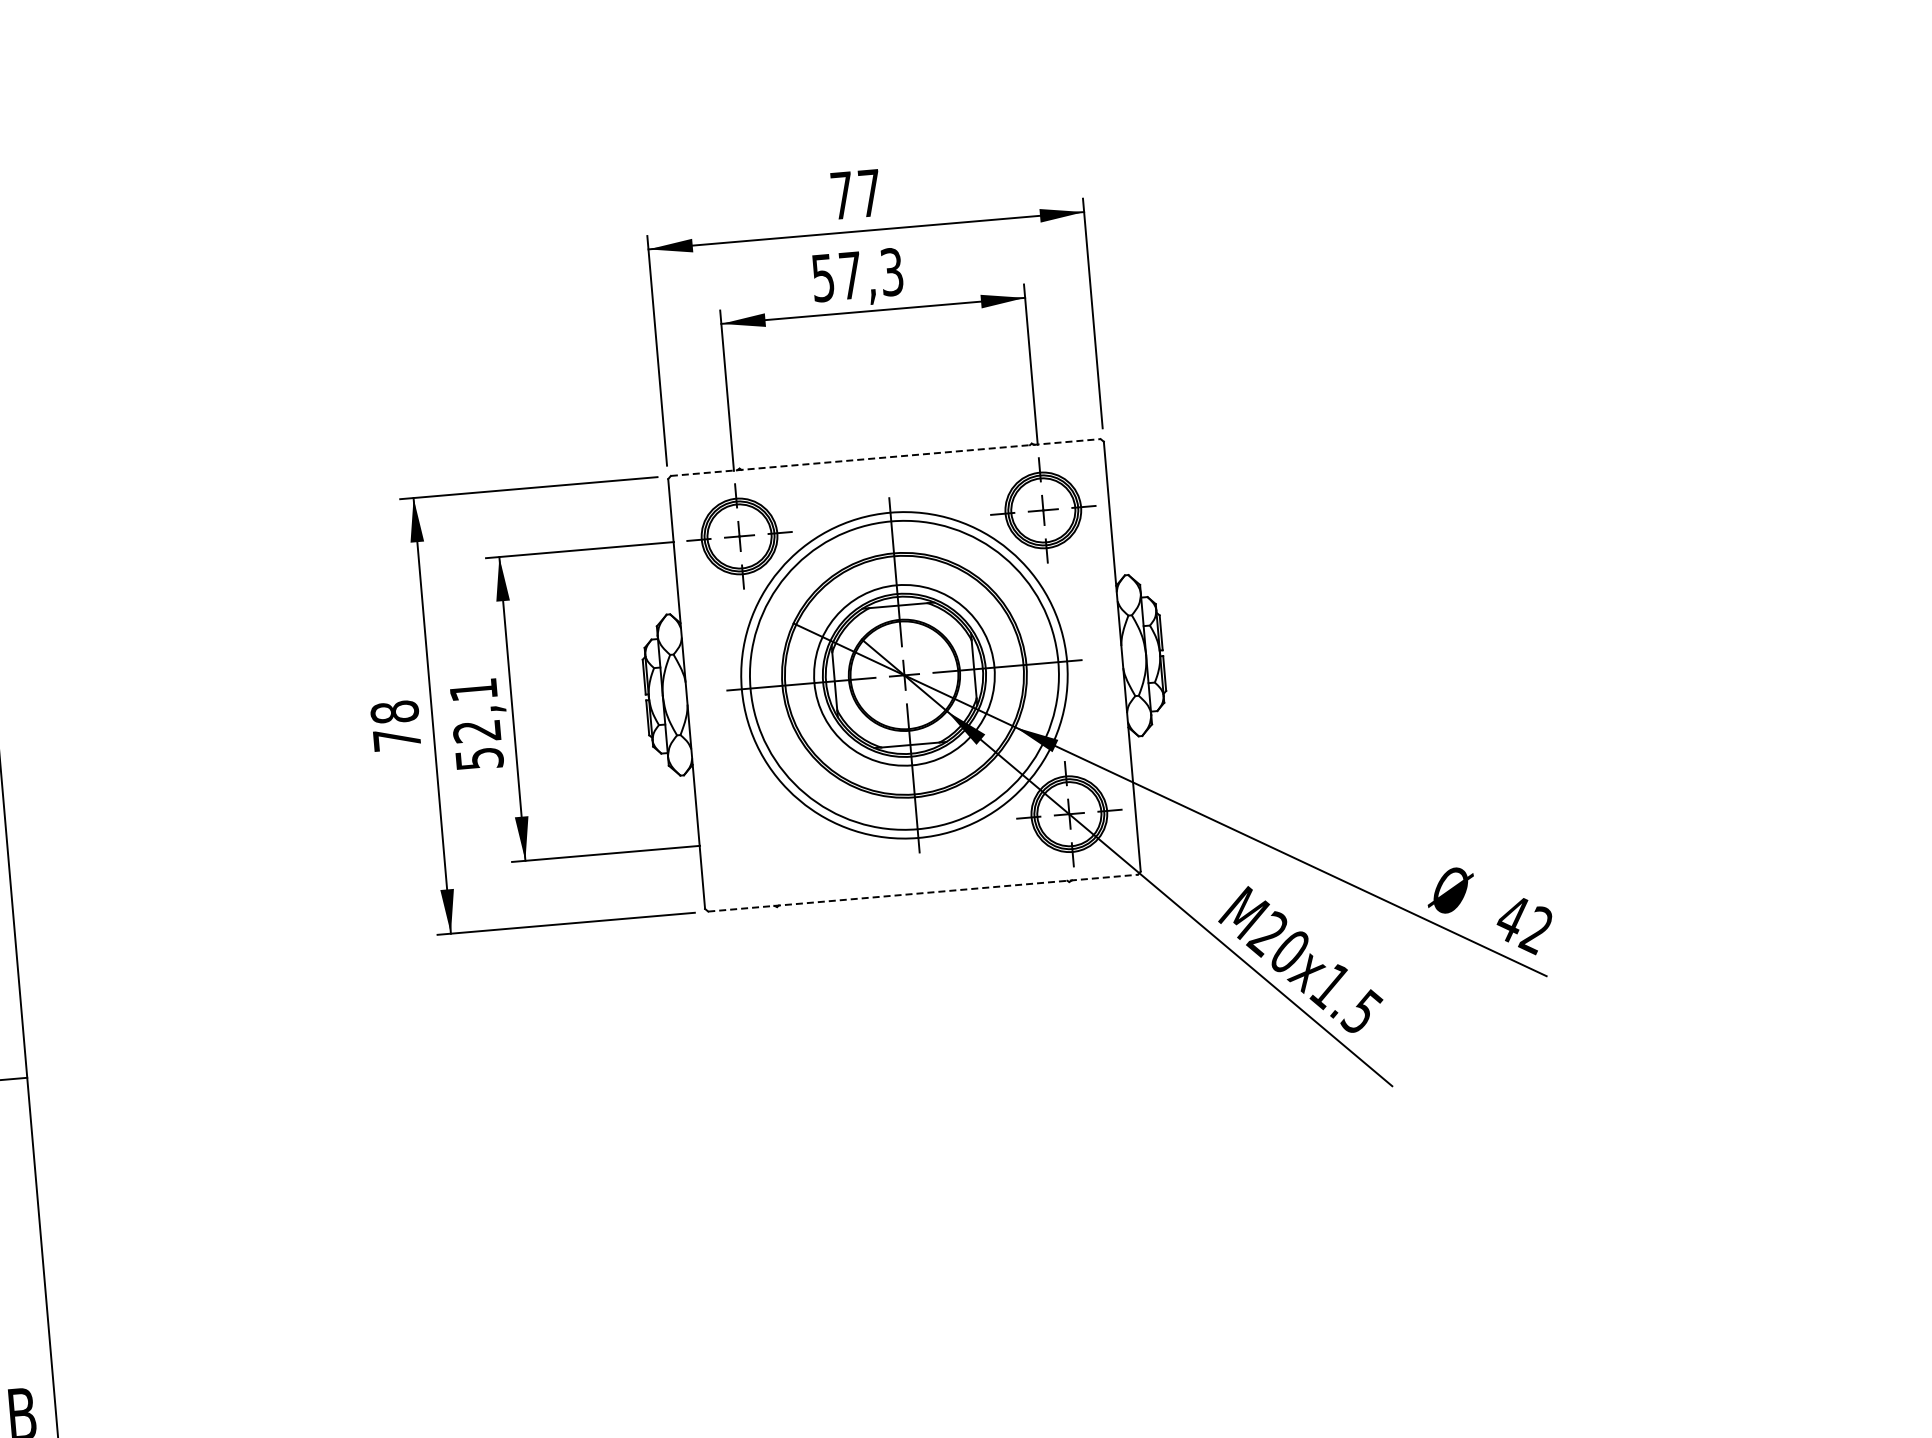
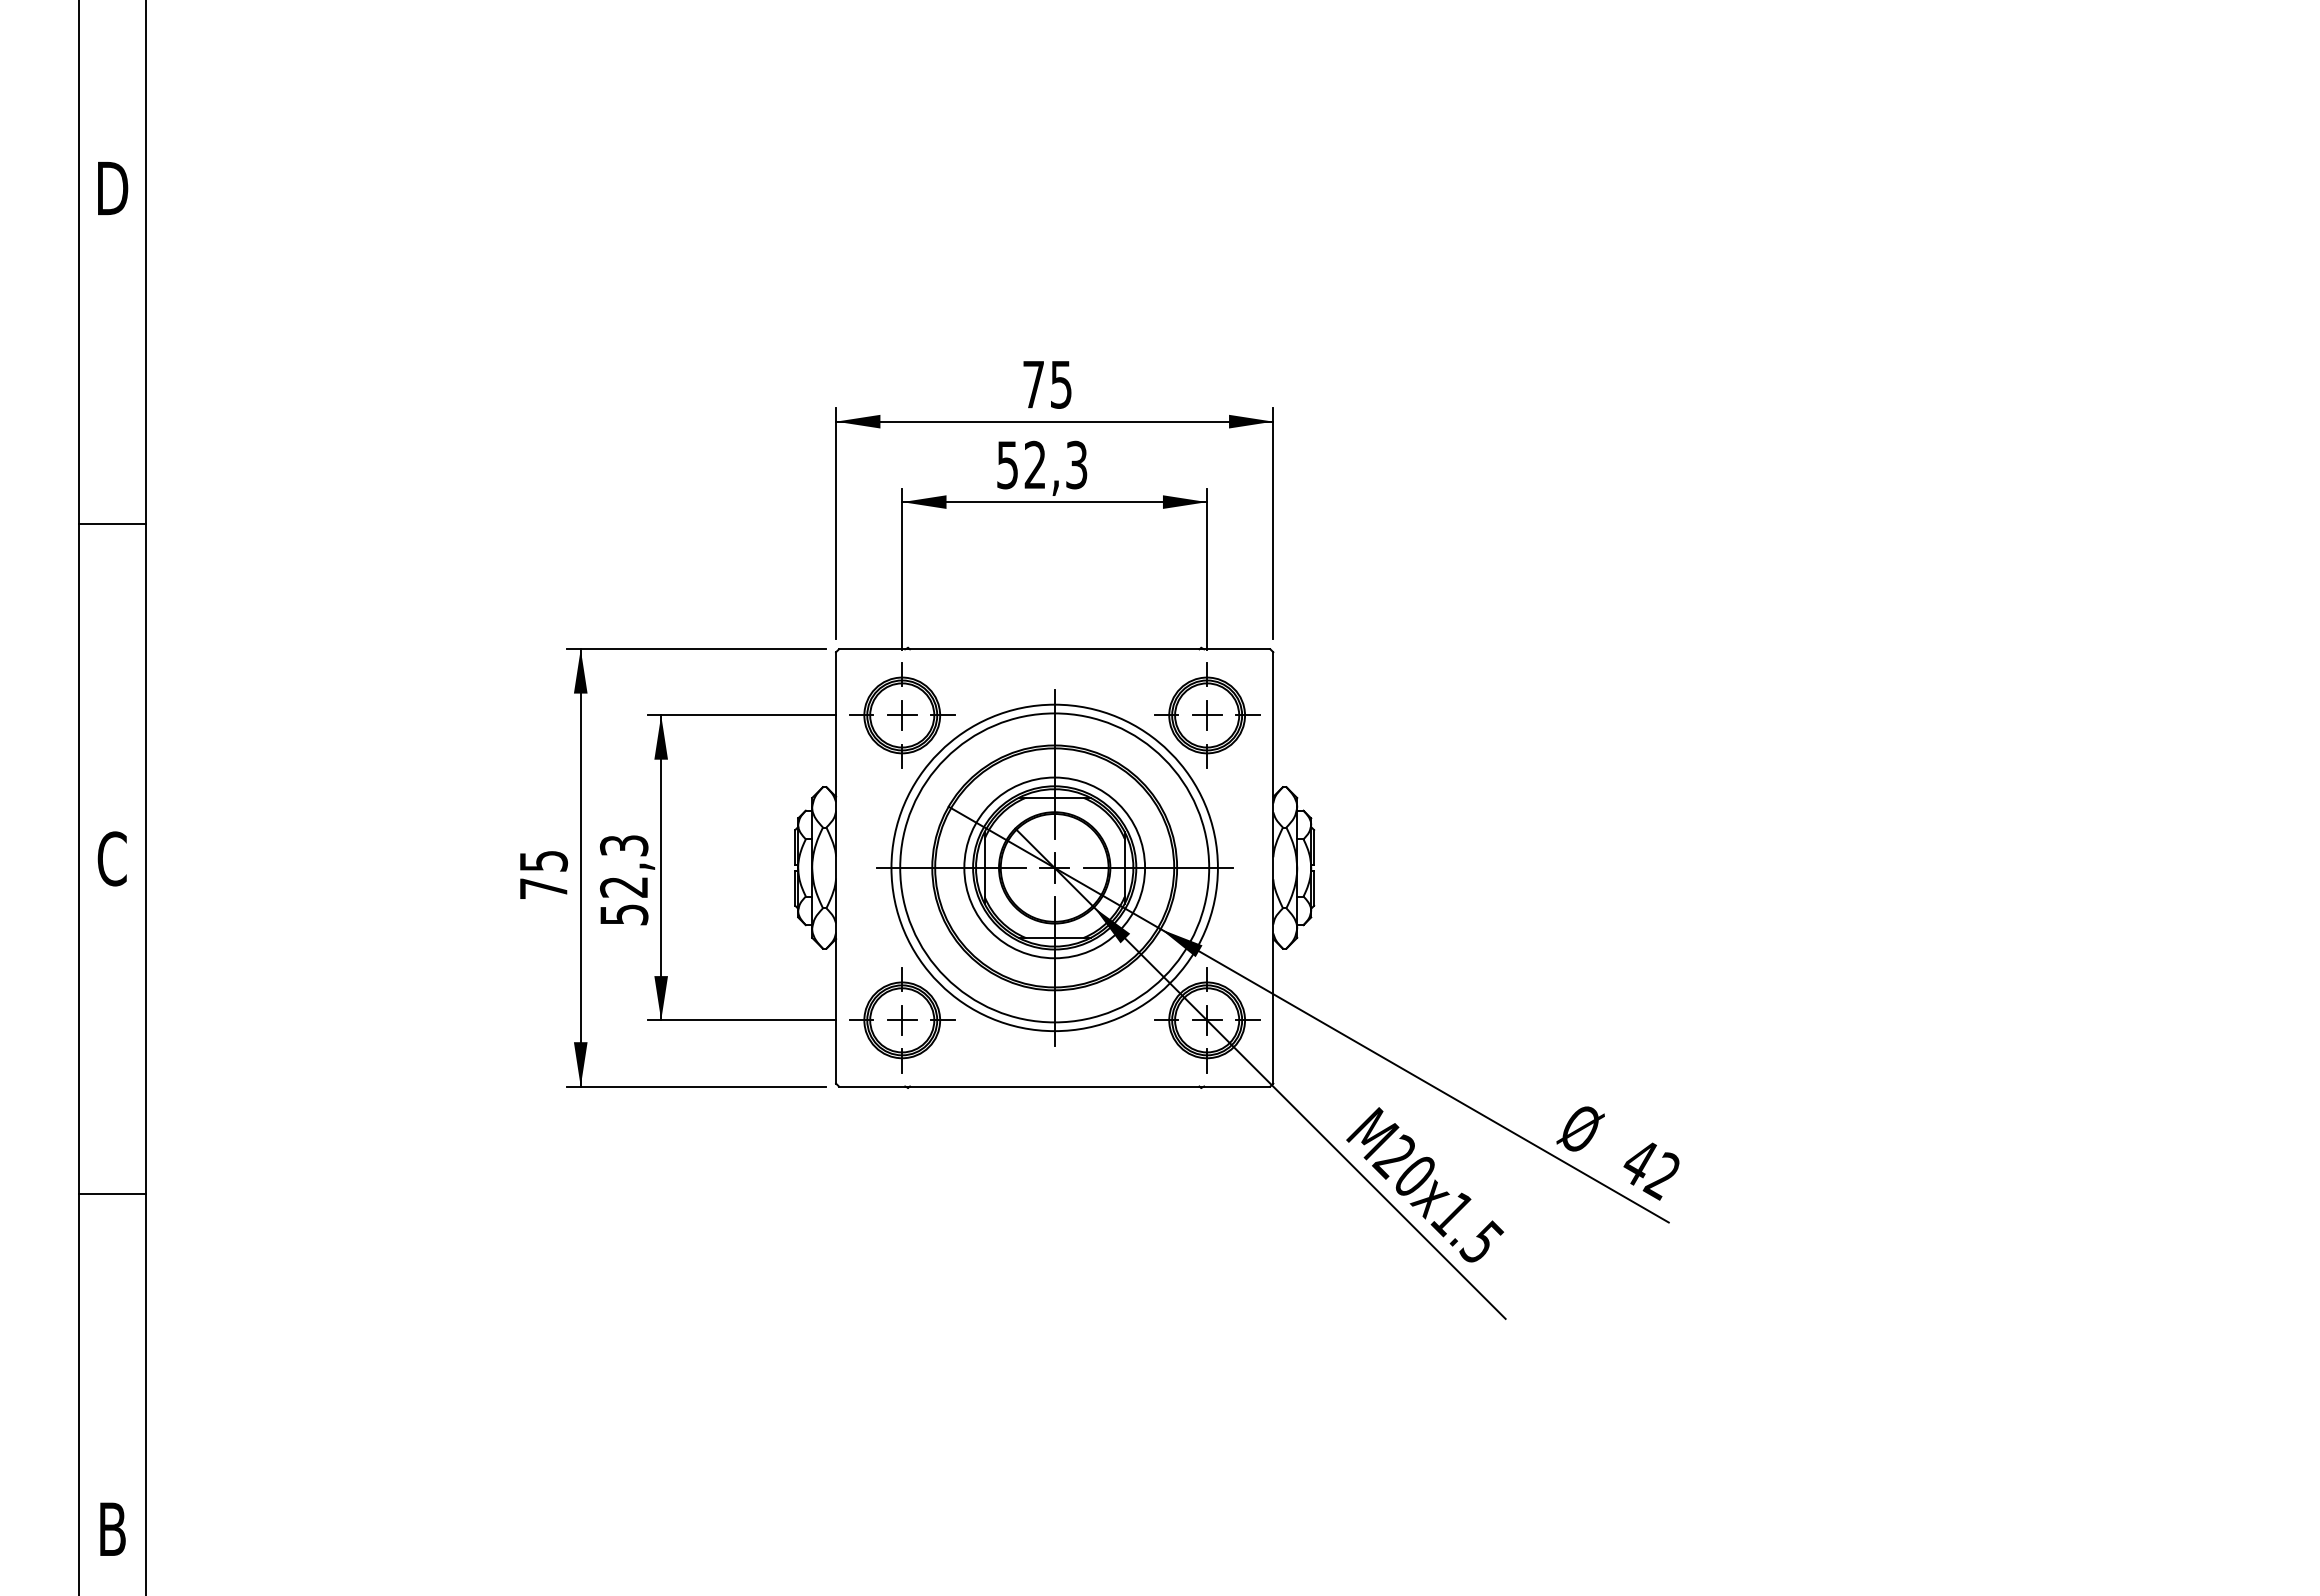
text: (869, 193) -> (1061, 384), 77 -> 75
text: (849, 275) -> (1034, 464), 57,3 -> 52,3
line: (885, 457) -> (1054, 649), dashed -> solid
text: (473, 689) -> (624, 845), 52,1 -> 52,3
text: (394, 711) -> (543, 860), 78 -> 75
part: (765, 840) -> (902, 1020), added
line: (922, 893) -> (1054, 1086), dashed -> solid

